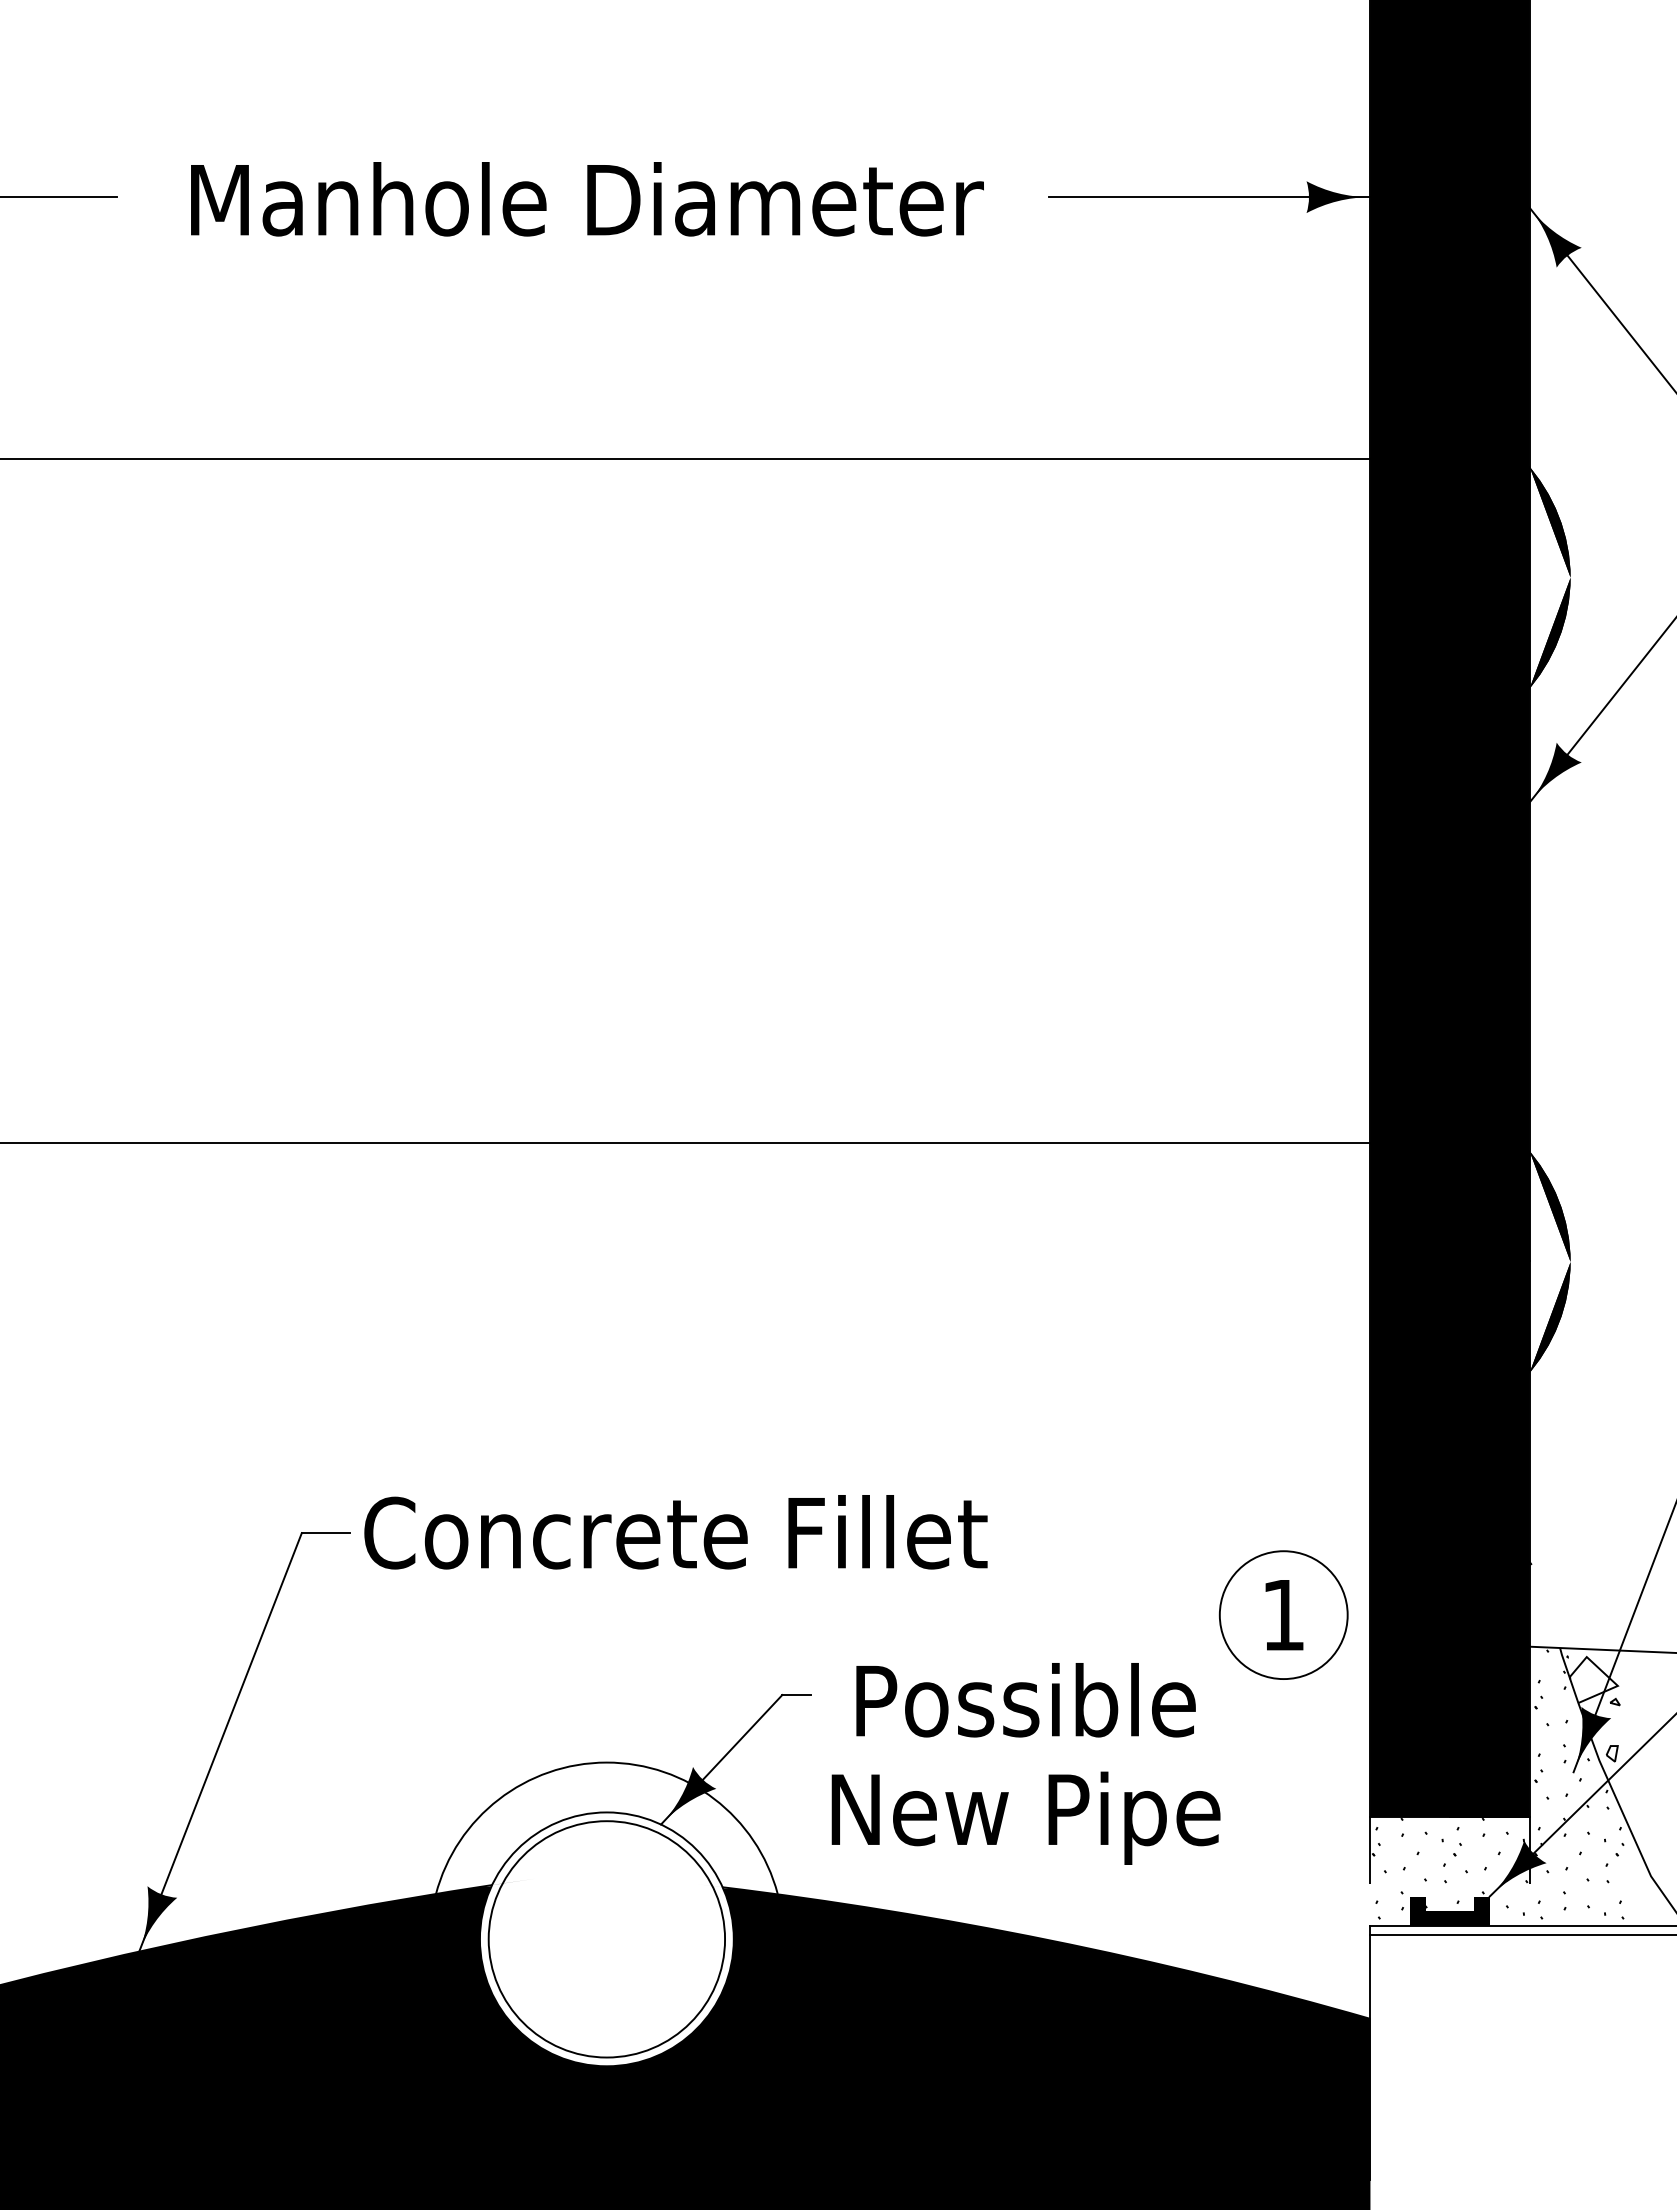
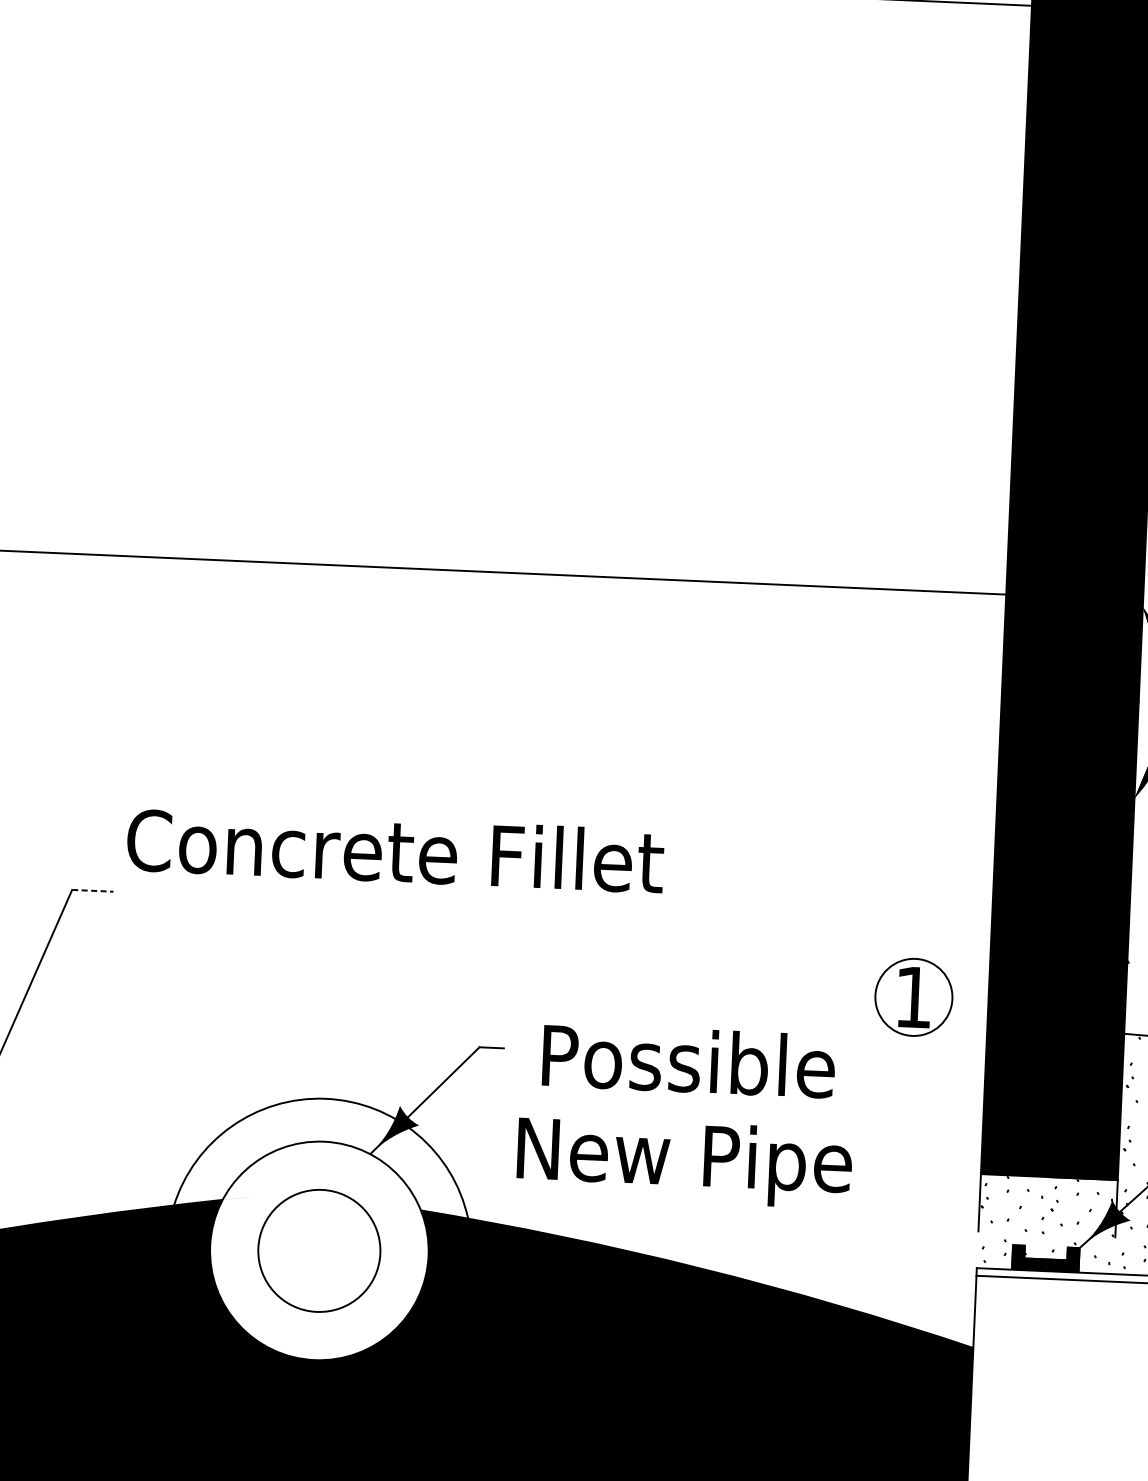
text: (675, 1532) -> (395, 850), moved
line: (325, 1533) -> (92, 891), solid -> dashed
circle: (1283, 1615) -> (913, 997), size x0.7
circle: (606, 1939) -> (319, 1251), size x0.6

